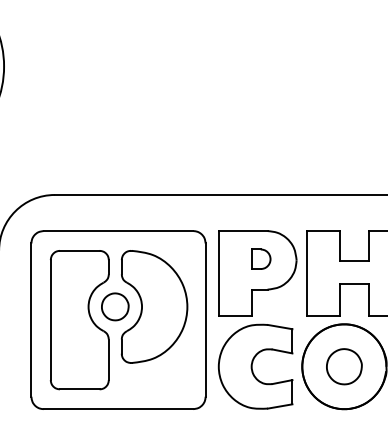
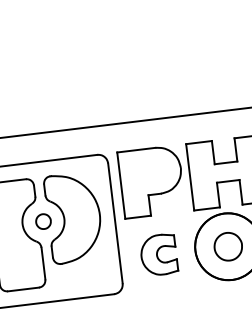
part: (261, 258) -> (153, 169), removed
part: (115, 306) -> (43, 221), size x0.7
part: (255, 366) -> (158, 254), size x0.6

